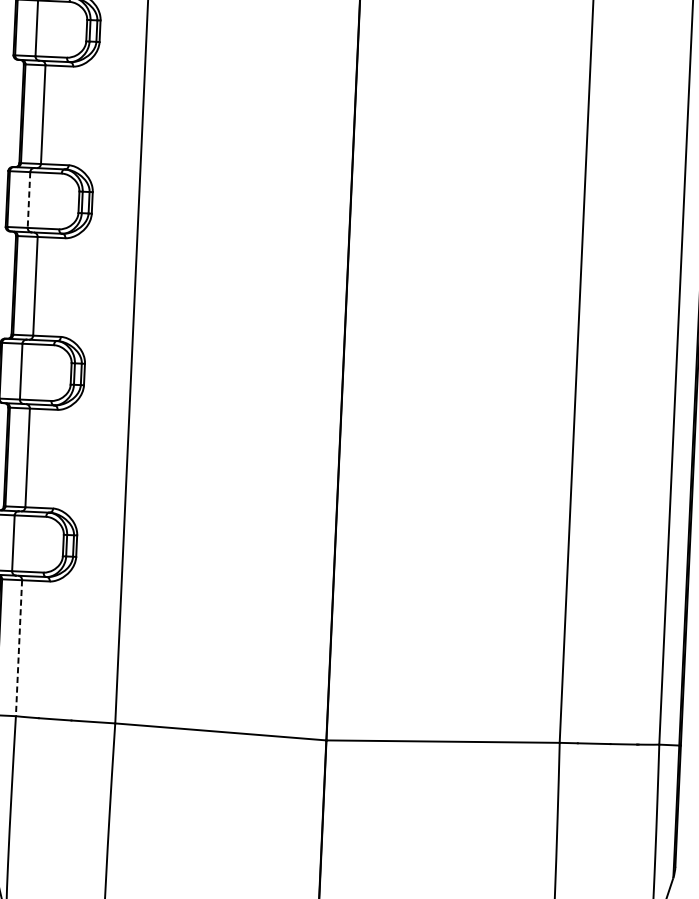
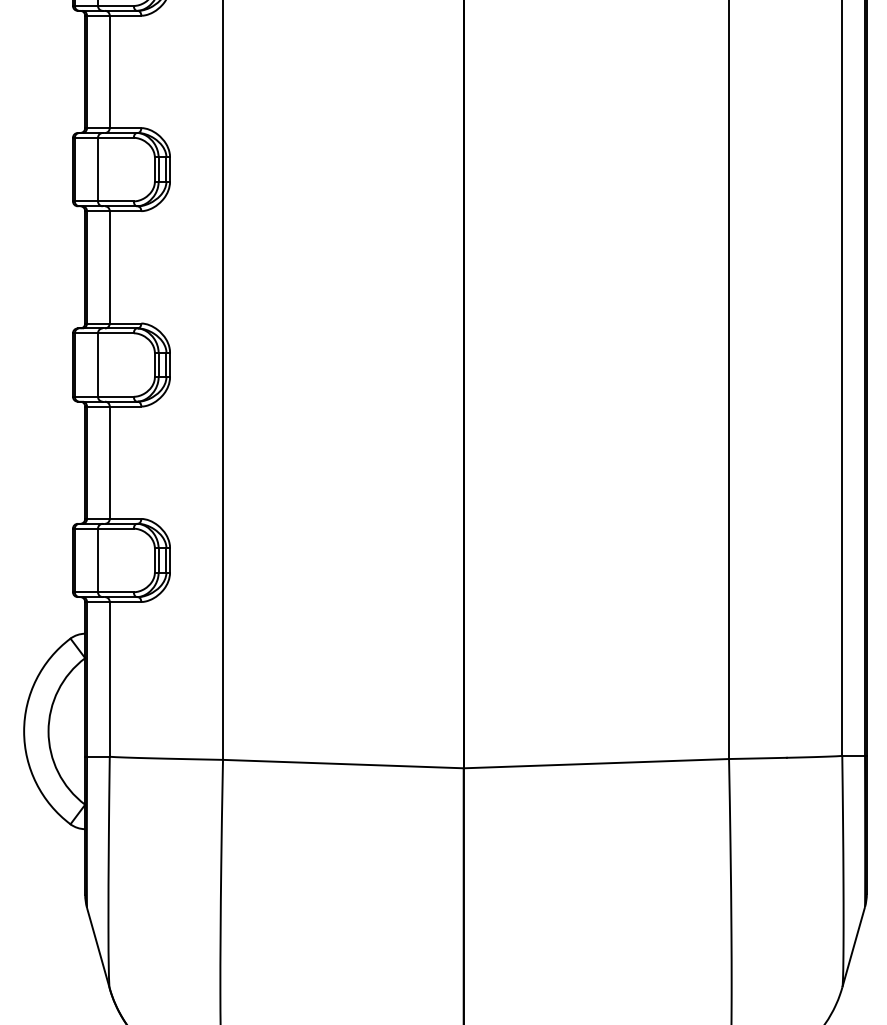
line: (29, 199) -> (98, 169), dashed -> solid
line: (18, 648) -> (109, 679), dashed -> solid

